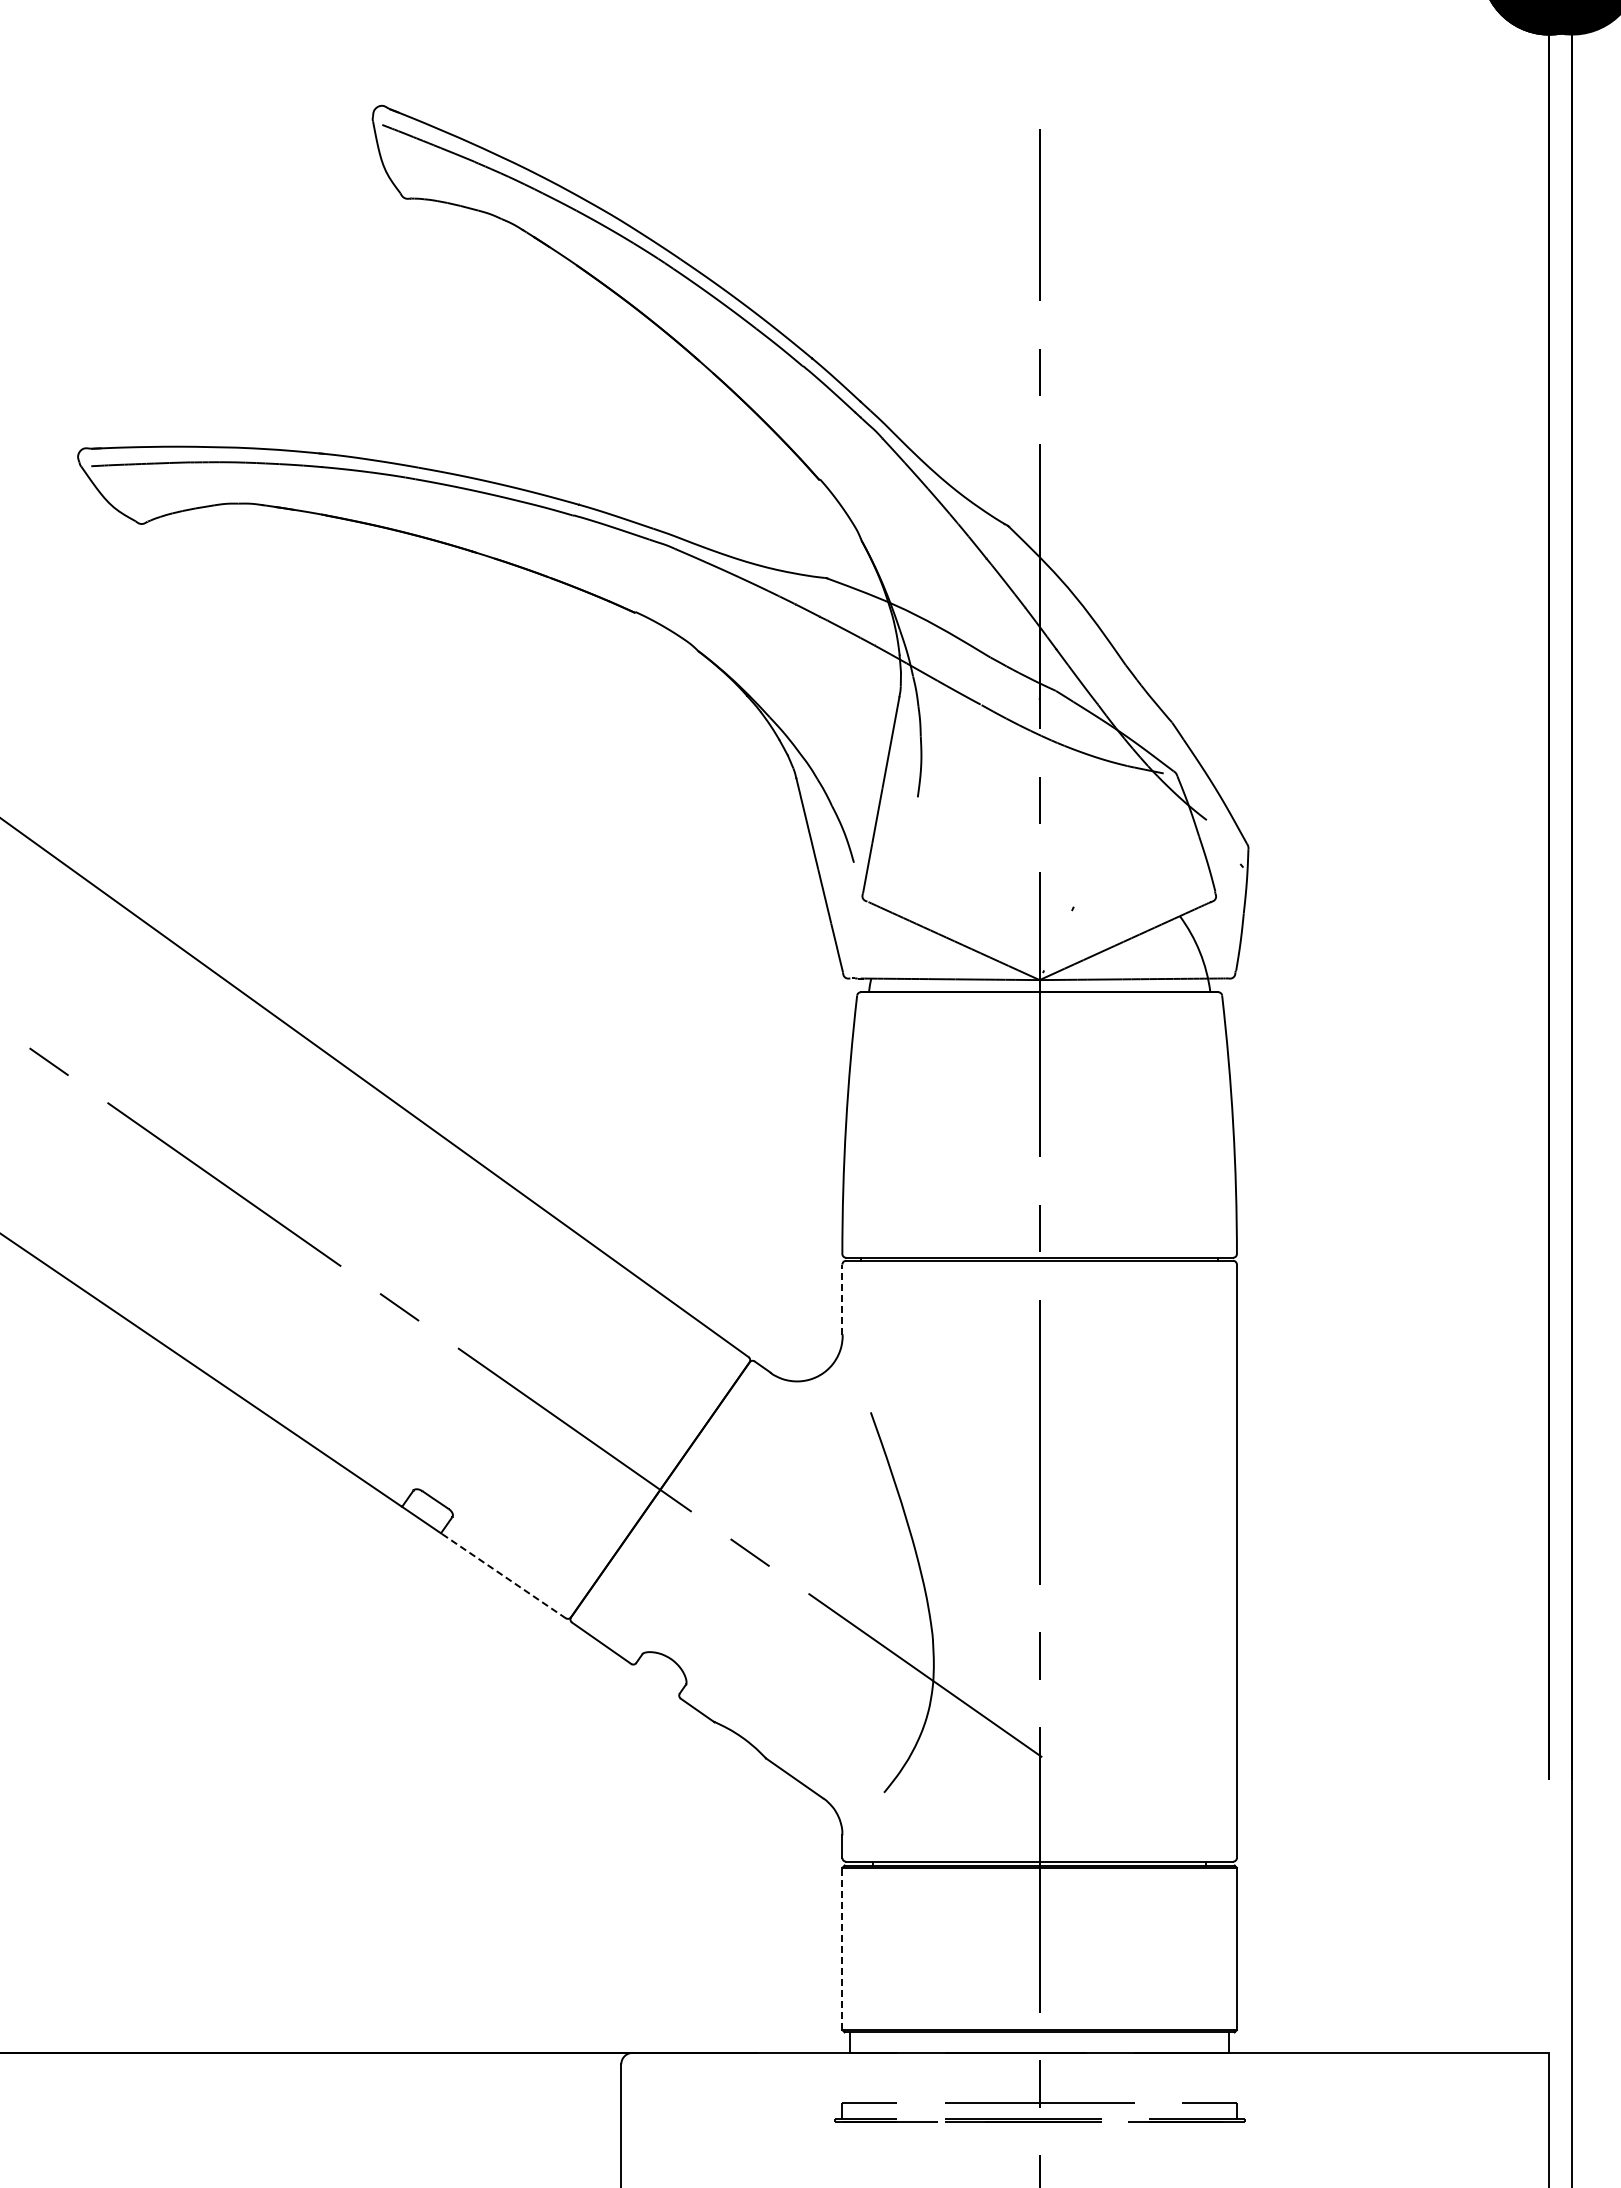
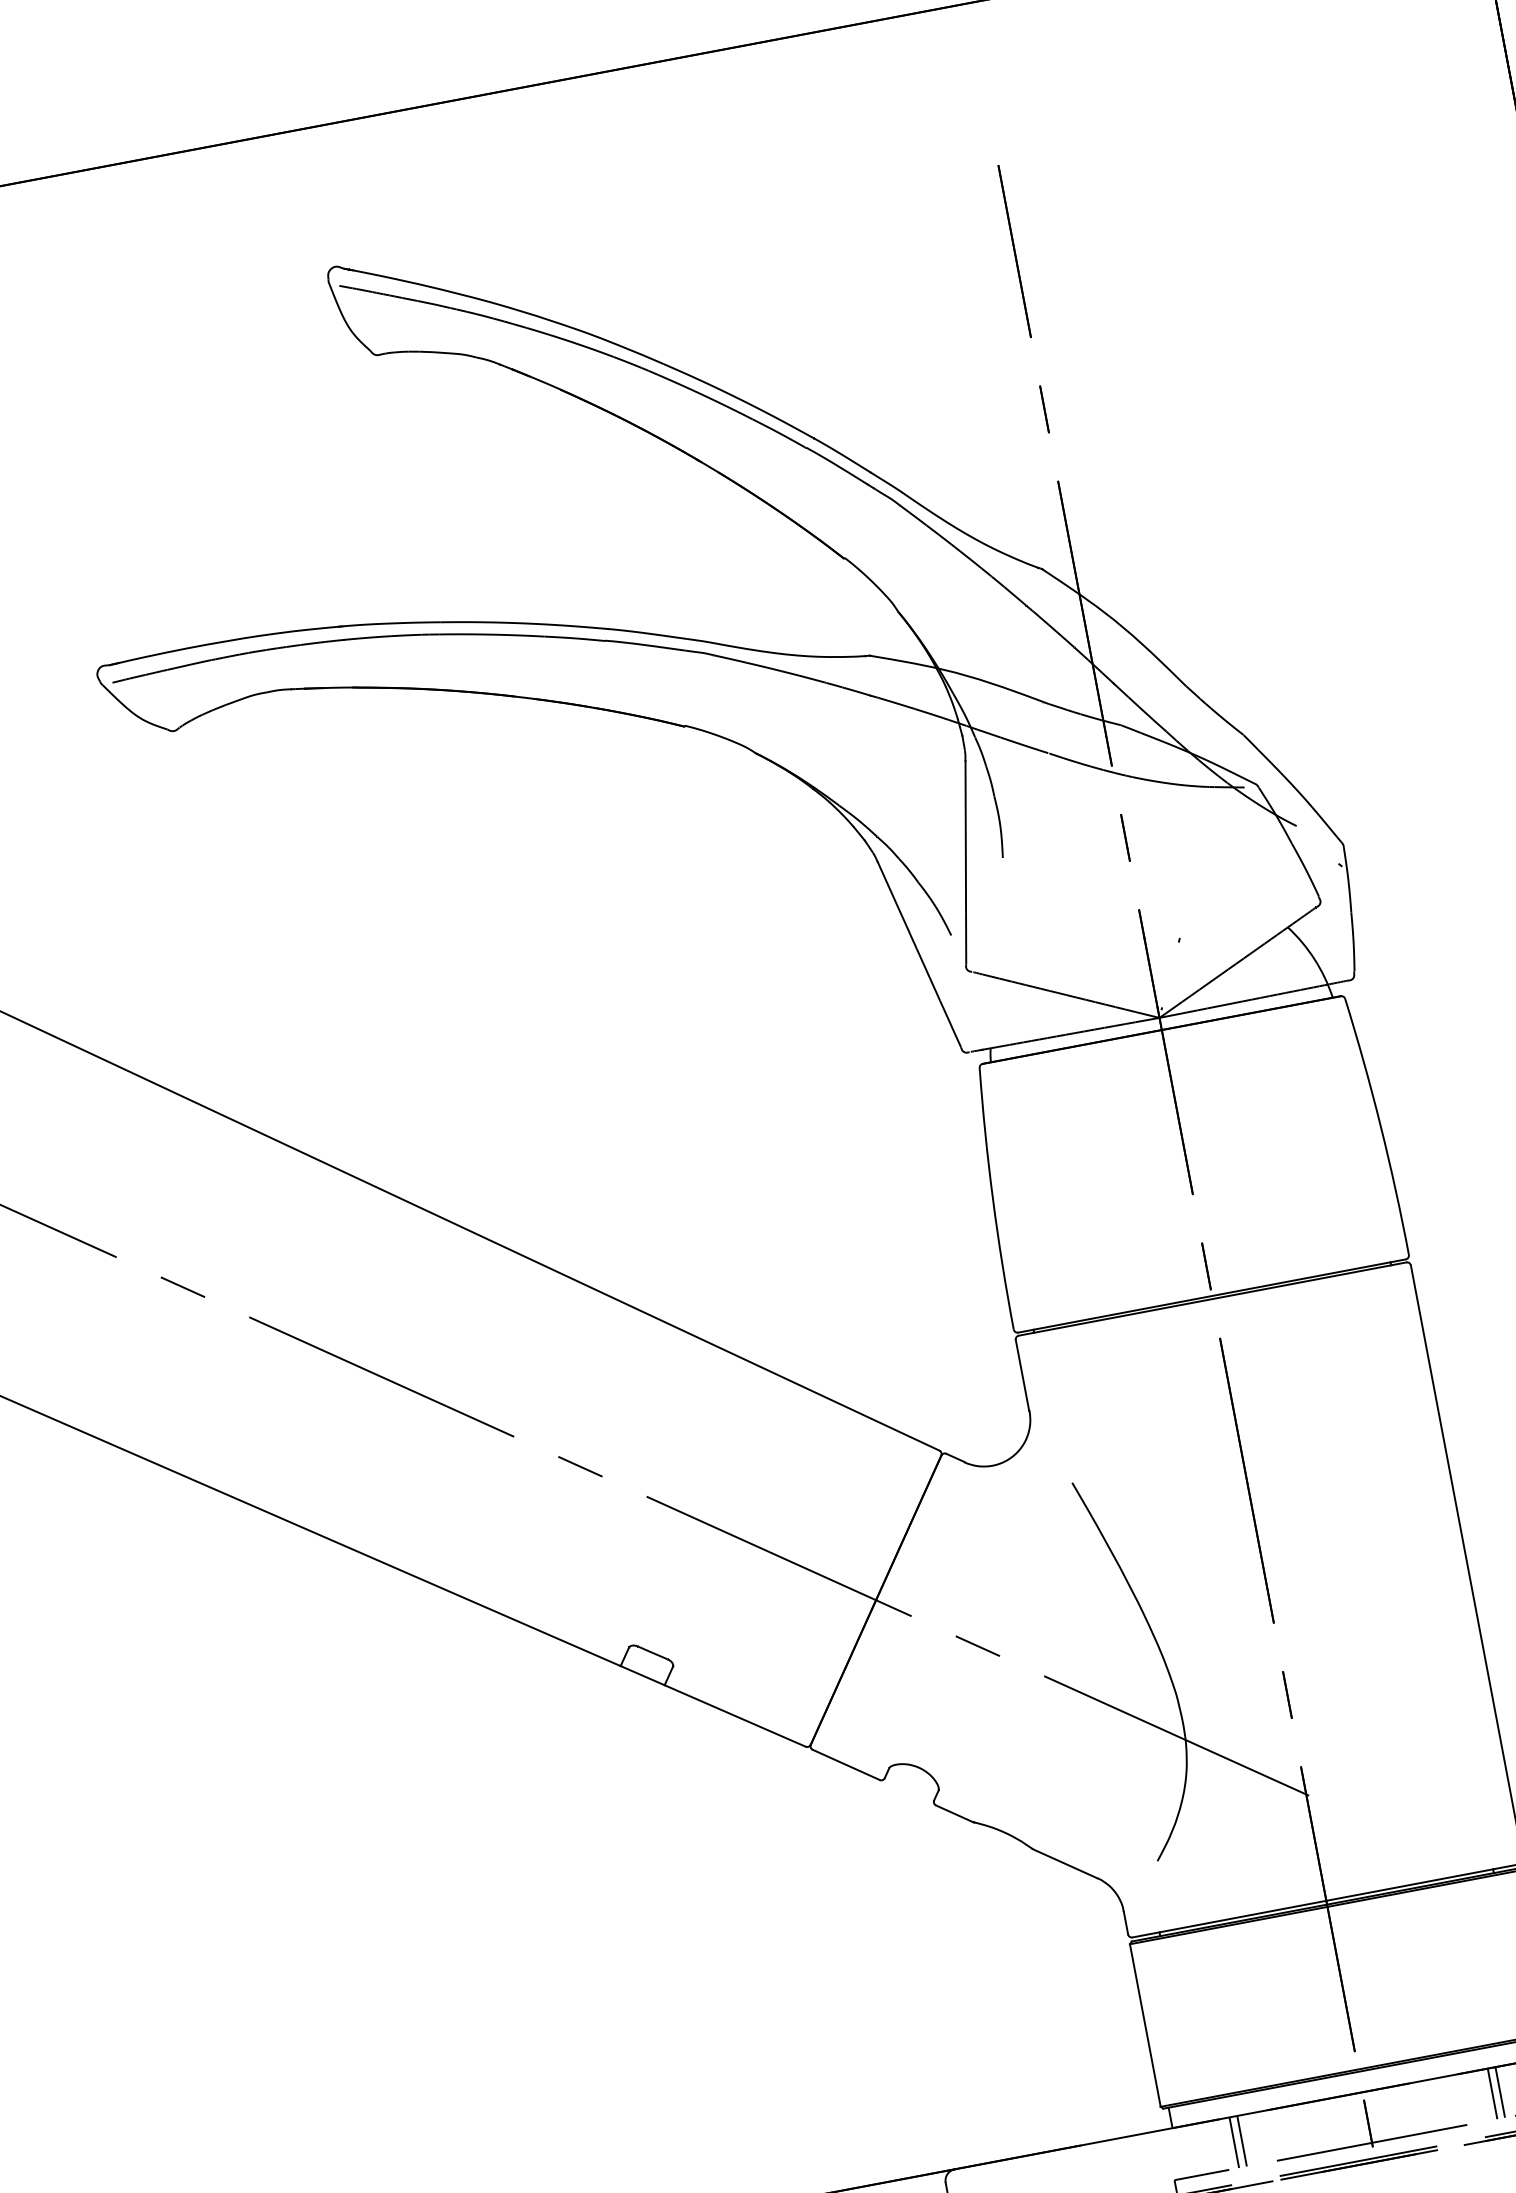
line: (842, 1299) -> (1022, 1375), dashed -> solid
line: (503, 1575) -> (735, 1715), dashed -> solid
line: (842, 1948) -> (1145, 2025), dashed -> solid
line: (906, 2077) -> (1233, 2142), added
line: (914, 2077) -> (1241, 2140), added
line: (1164, 2077) -> (1492, 2093), added
line: (1172, 2077) -> (1500, 2091), added

